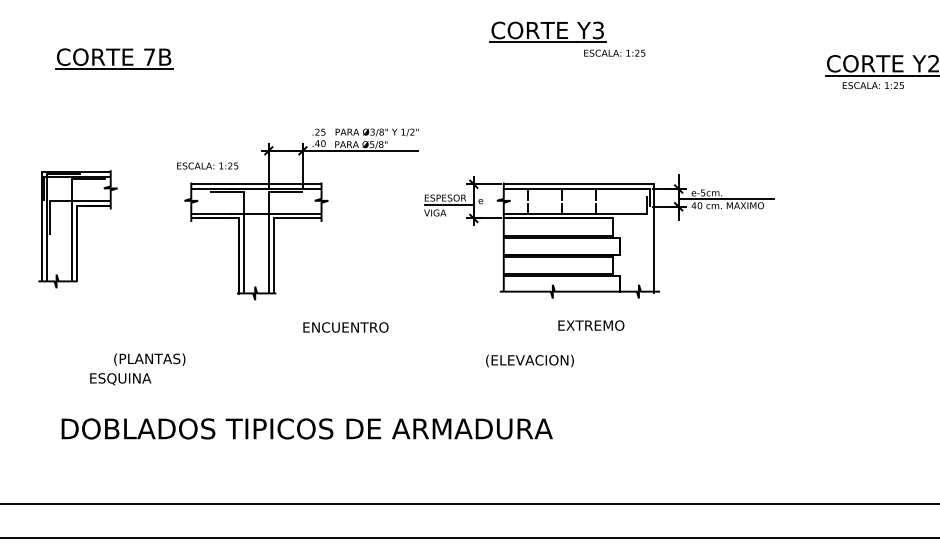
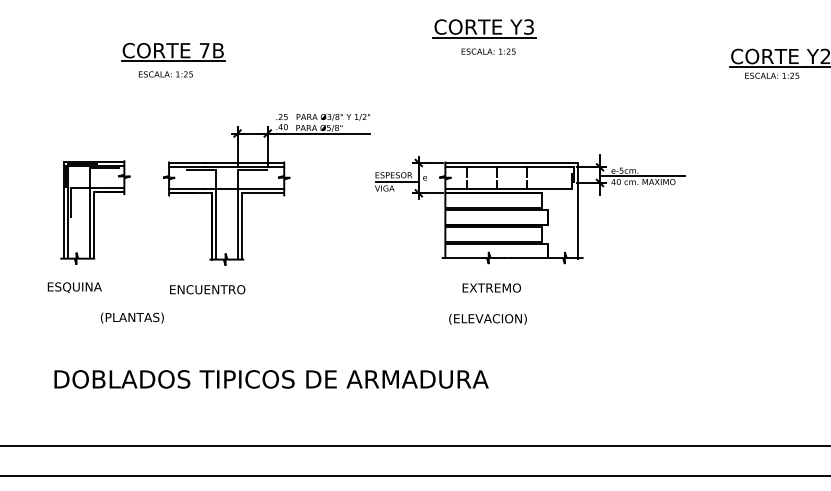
text: (614, 52) -> (488, 50), moved
part: (114, 58) -> (173, 51), moved
text: (207, 165) -> (165, 73), moved
part: (77, 229) -> (94, 212), moved
text: (591, 325) -> (491, 287), moved
text: (345, 327) -> (207, 289), moved
text: (529, 360) -> (487, 318), moved
text: (120, 379) -> (74, 287), moved

